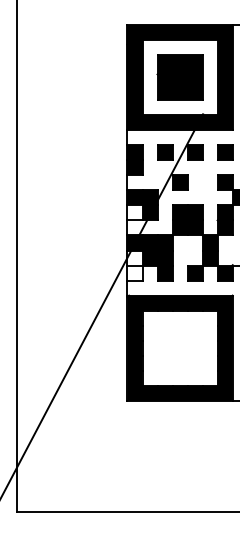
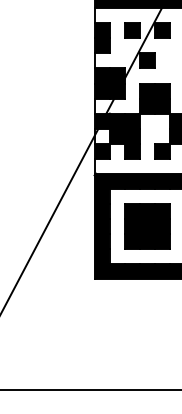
fill: (134, 212) -> (101, 90), added
fill: (134, 272) -> (101, 150), added
part: (180, 348) -> (147, 226), added

